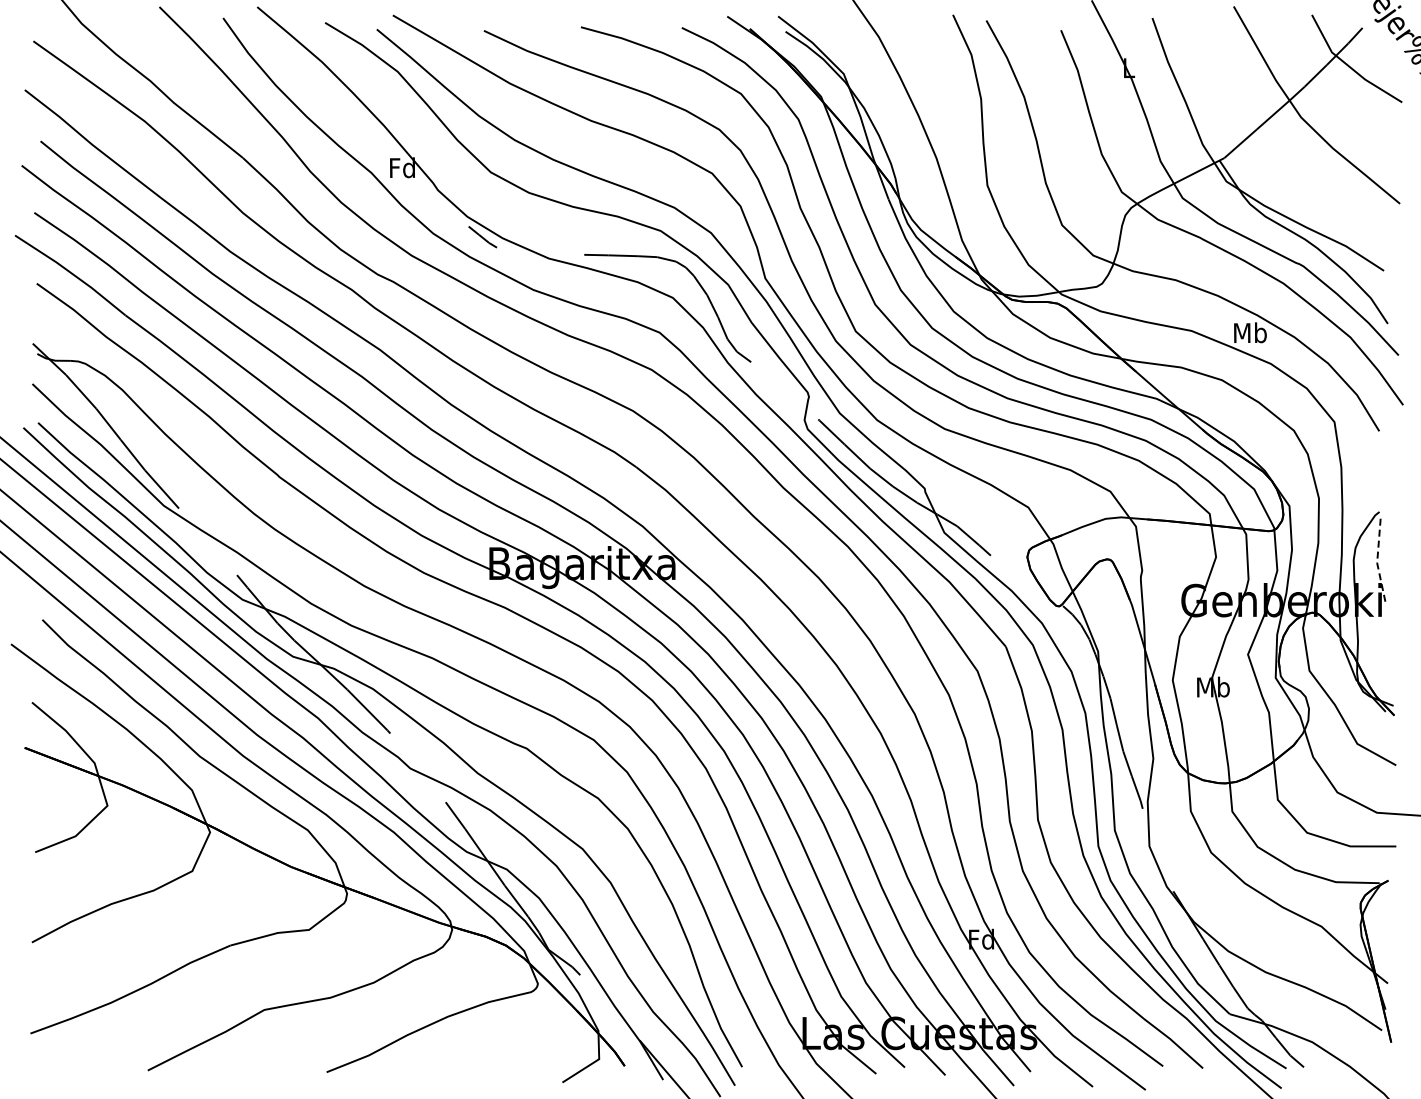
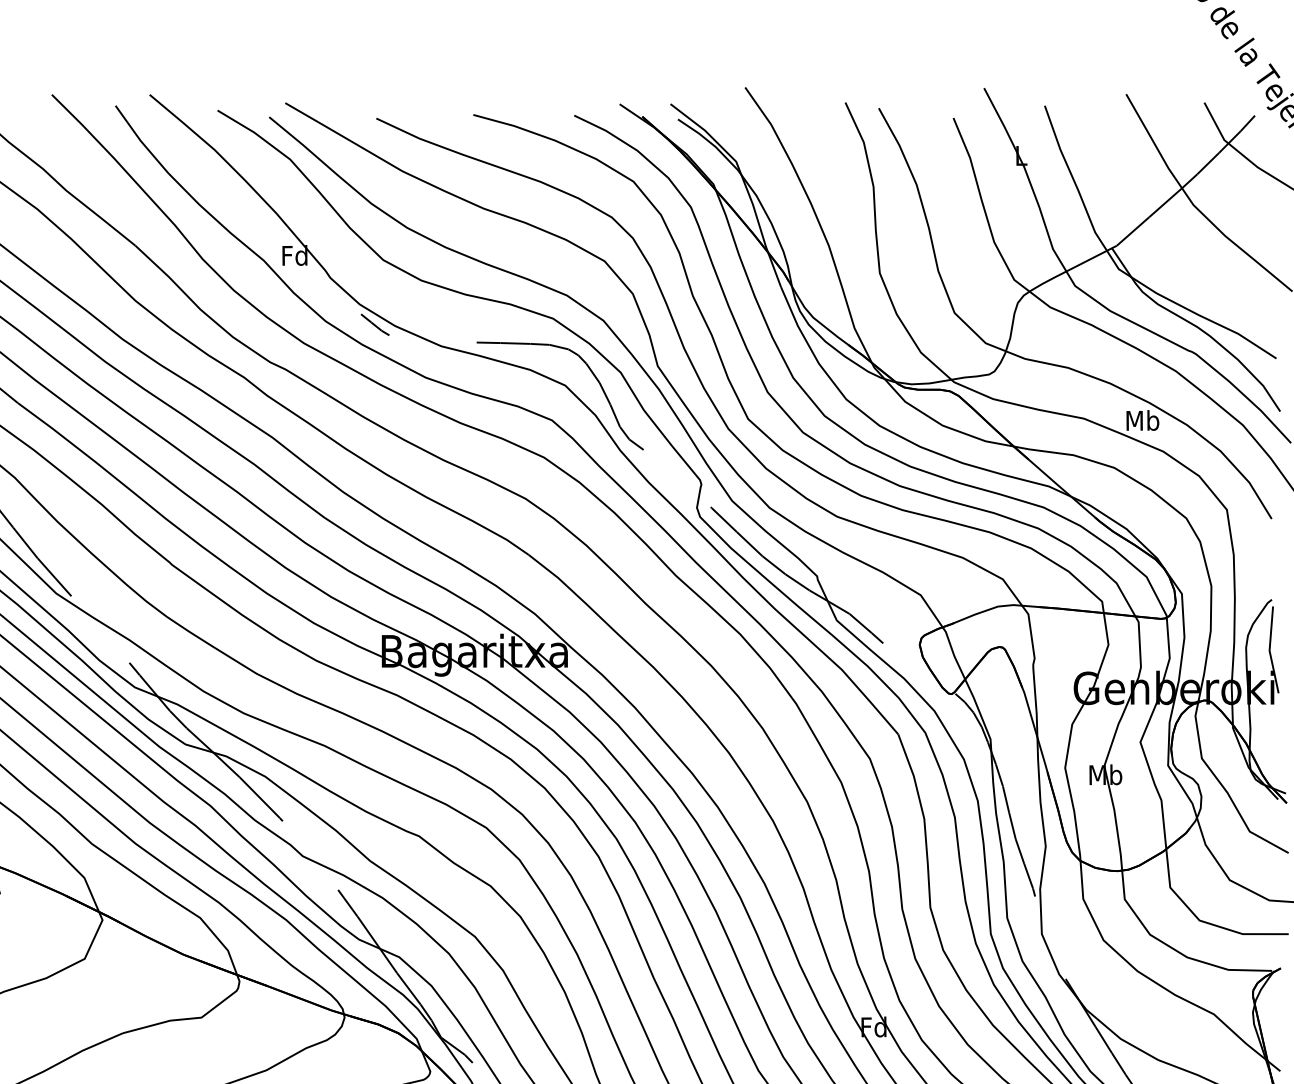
line: (1377, 563) -> (1269, 651), dashed -> solid

